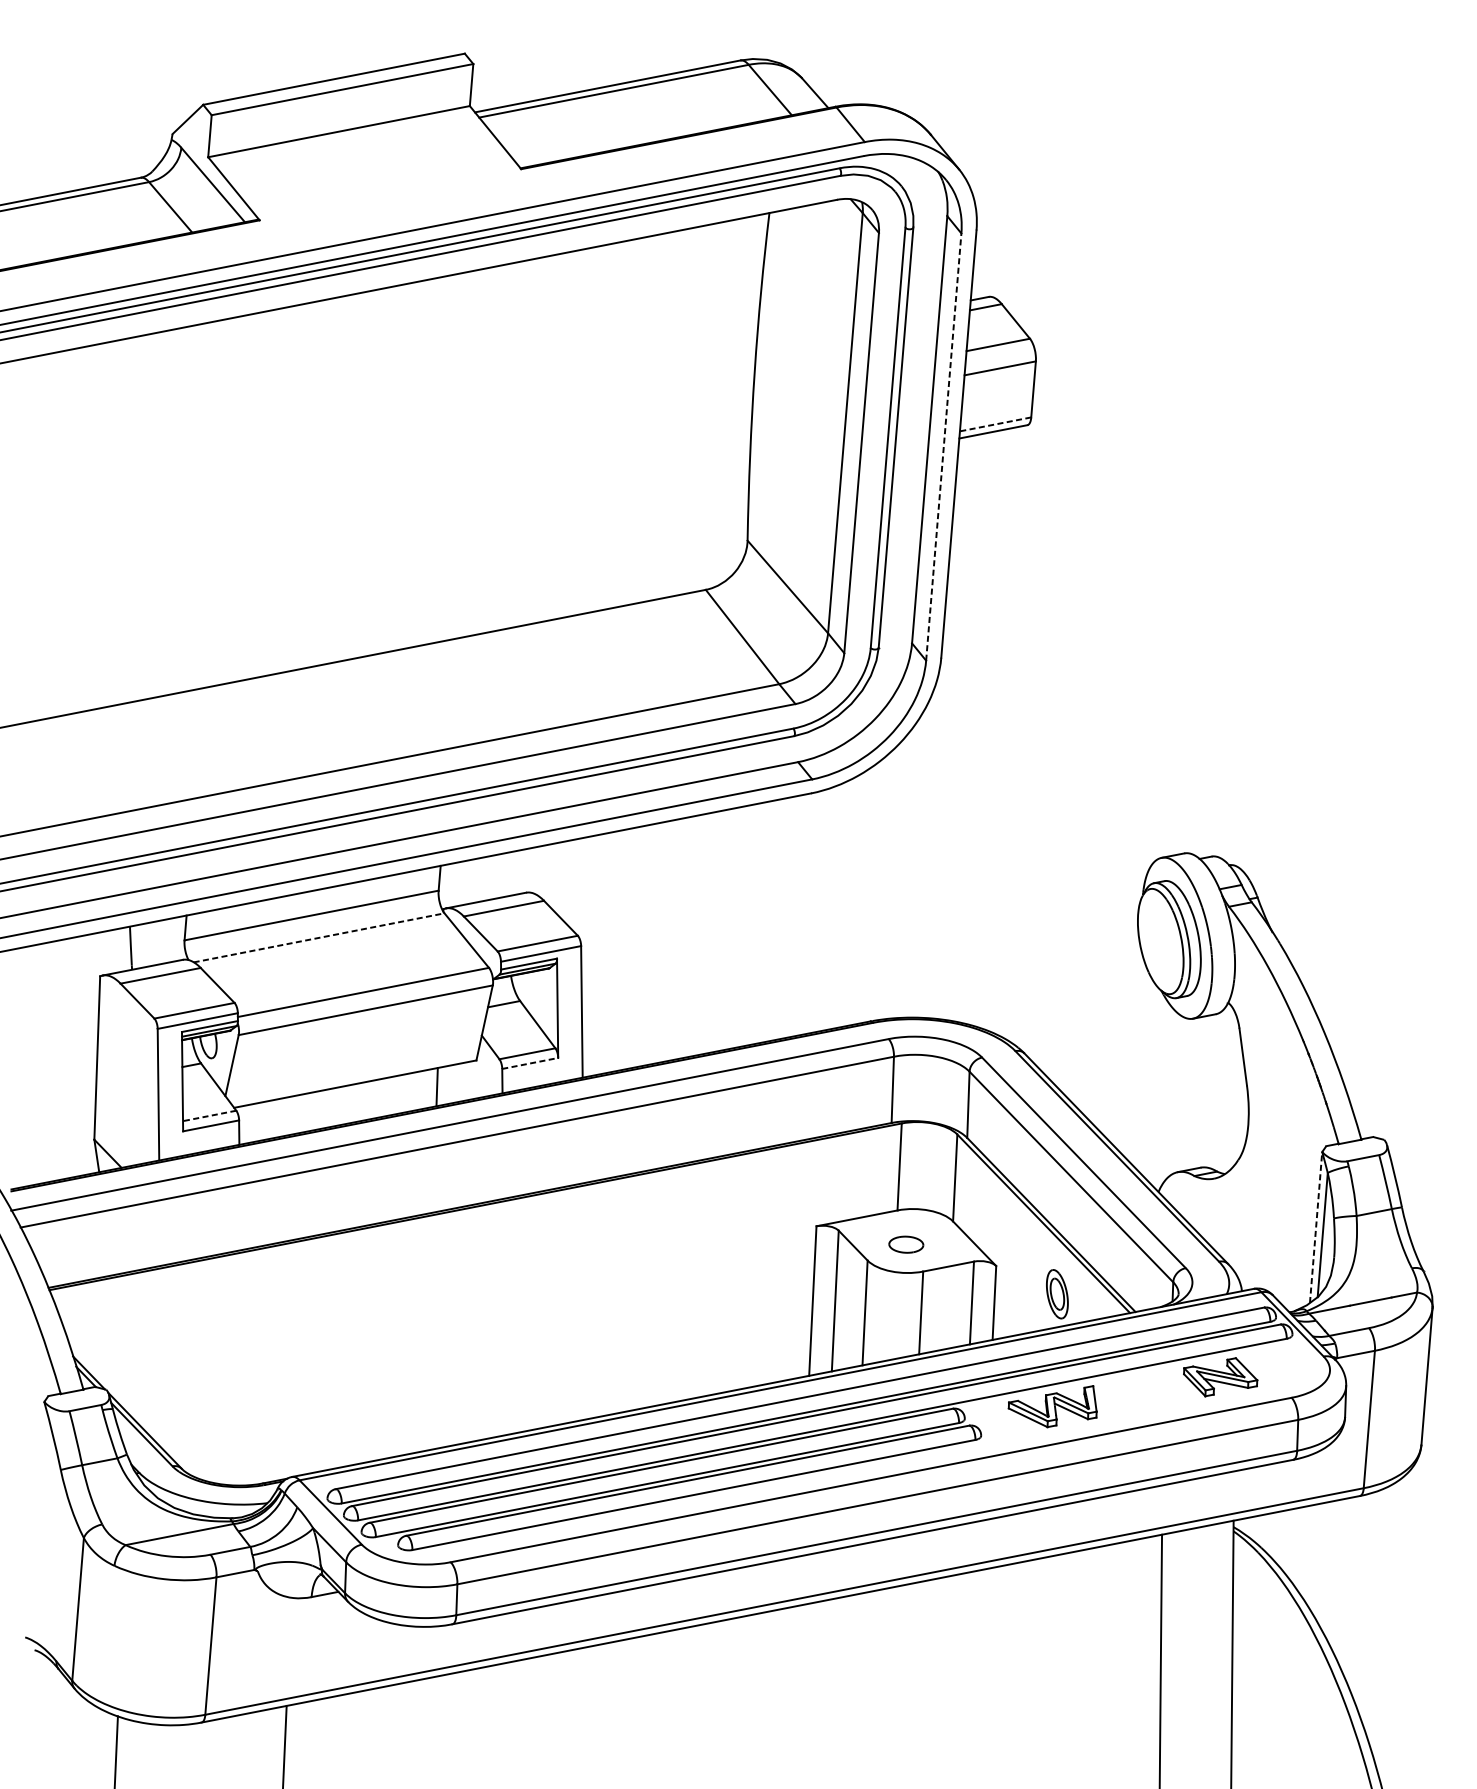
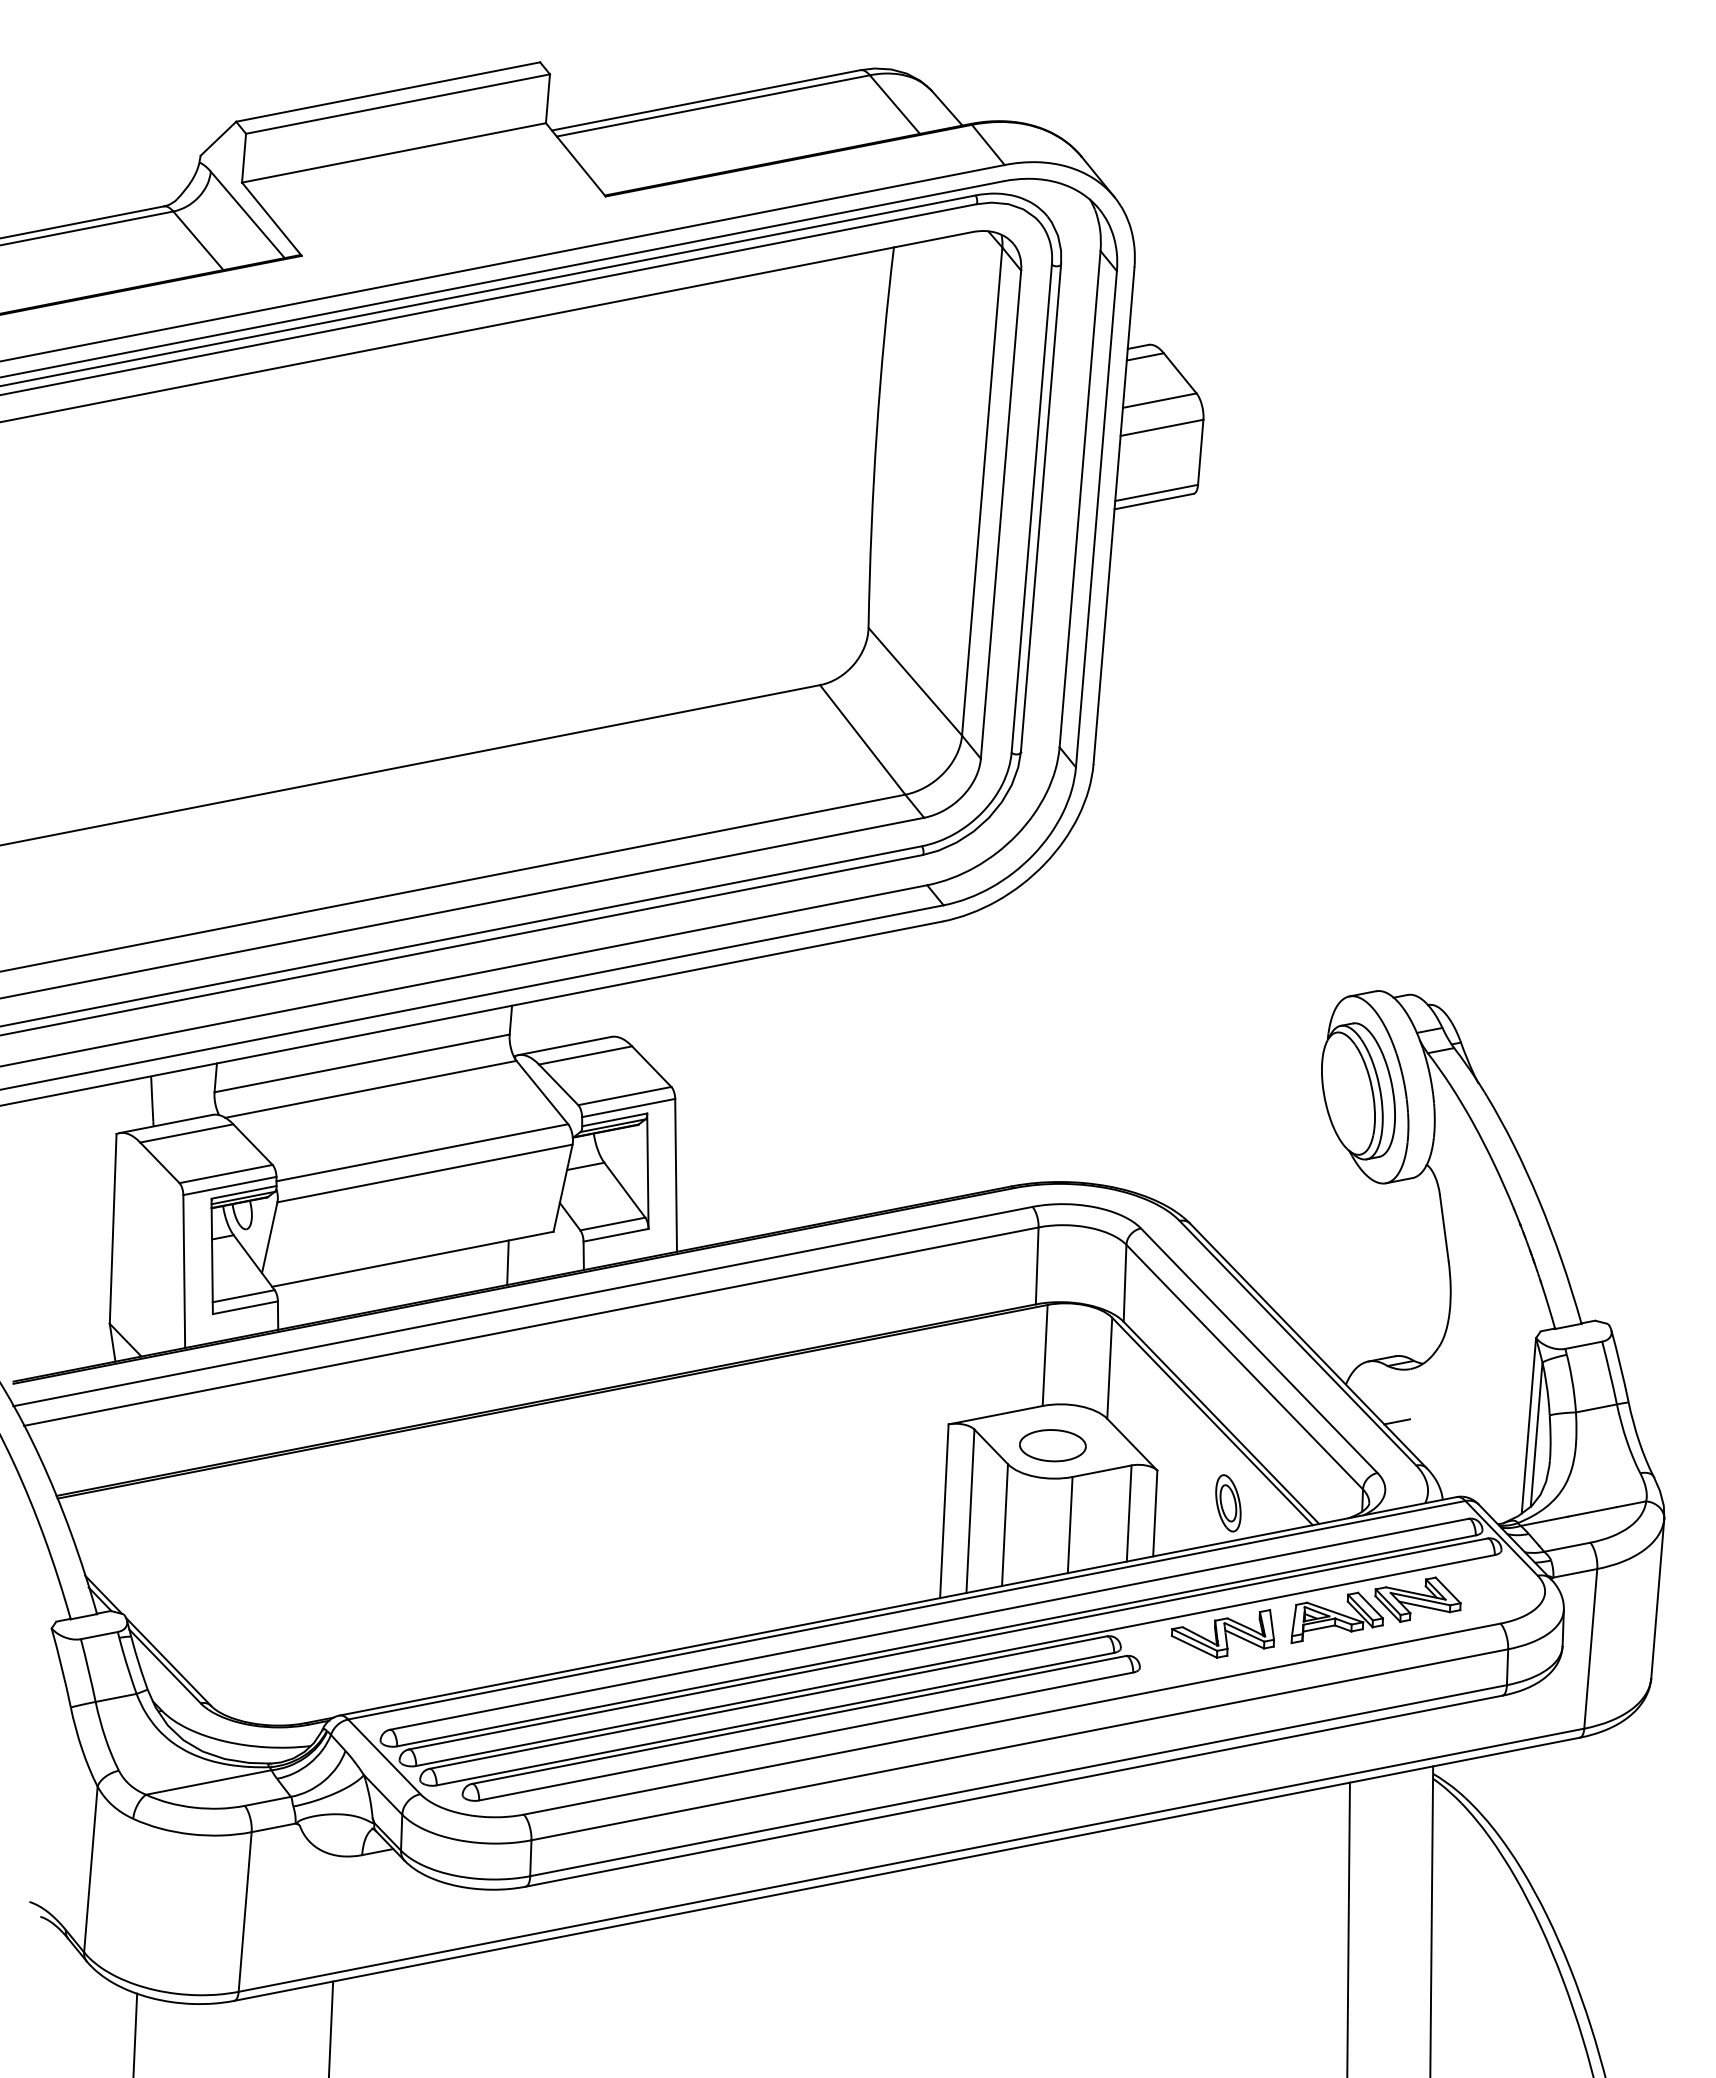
line: (995, 424) -> (1156, 493), dashed -> solid
line: (943, 447) -> (1096, 519), dashed -> solid
line: (319, 937) -> (371, 1089), dashed -> solid
line: (530, 1063) -> (616, 1235), dashed -> solid
line: (209, 1116) -> (243, 1296), dashed -> solid
line: (1202, 1223) -> (1397, 1421), added
line: (1315, 1227) -> (1528, 1425), dashed -> solid
part: (905, 1244) -> (1052, 1445), size x1.67
part: (1151, 1392) -> (1337, 1617), added

